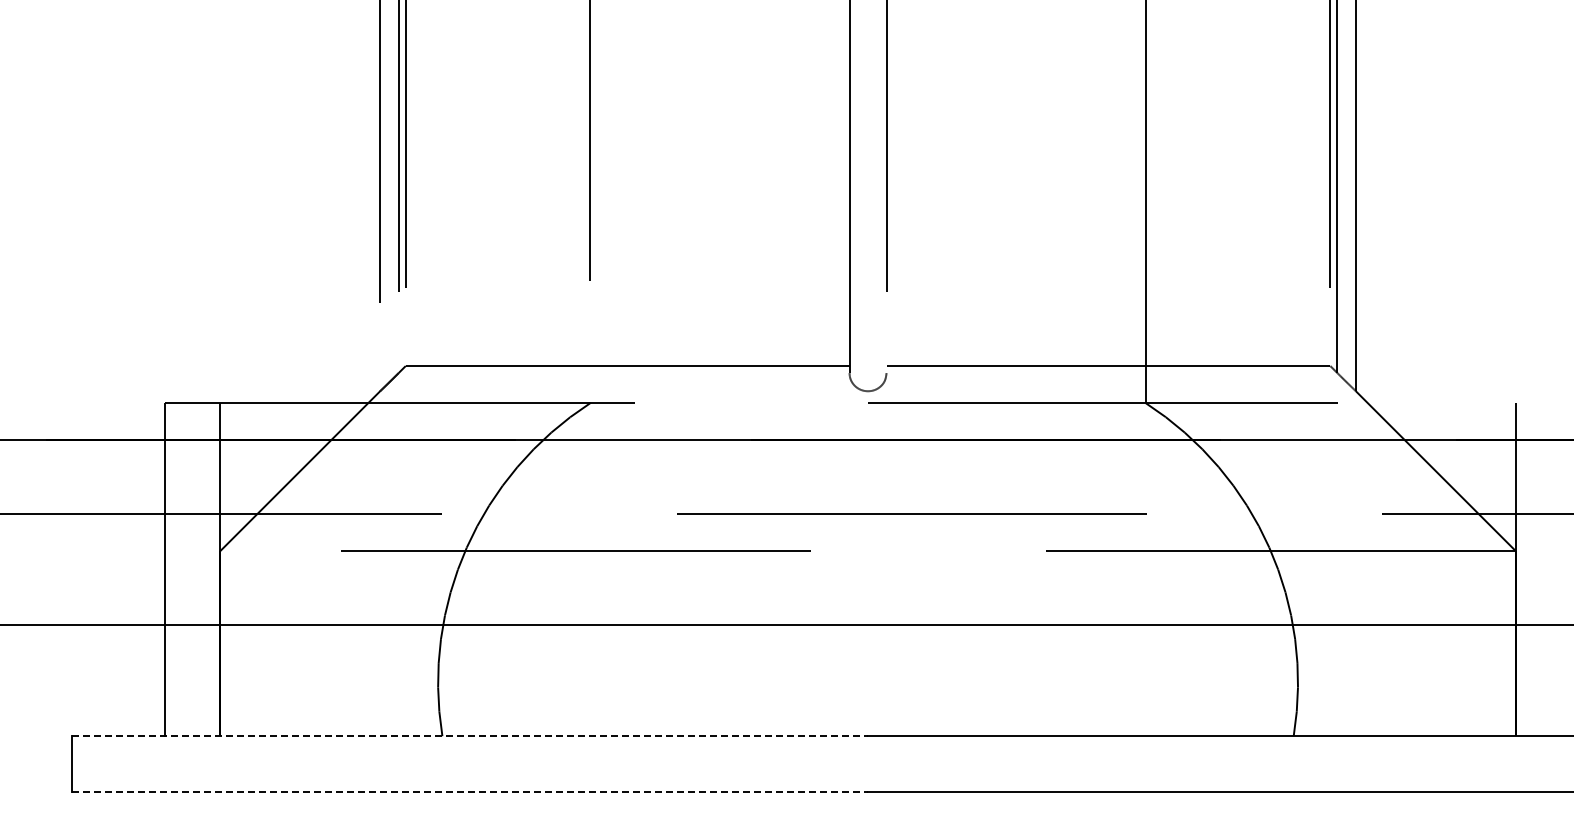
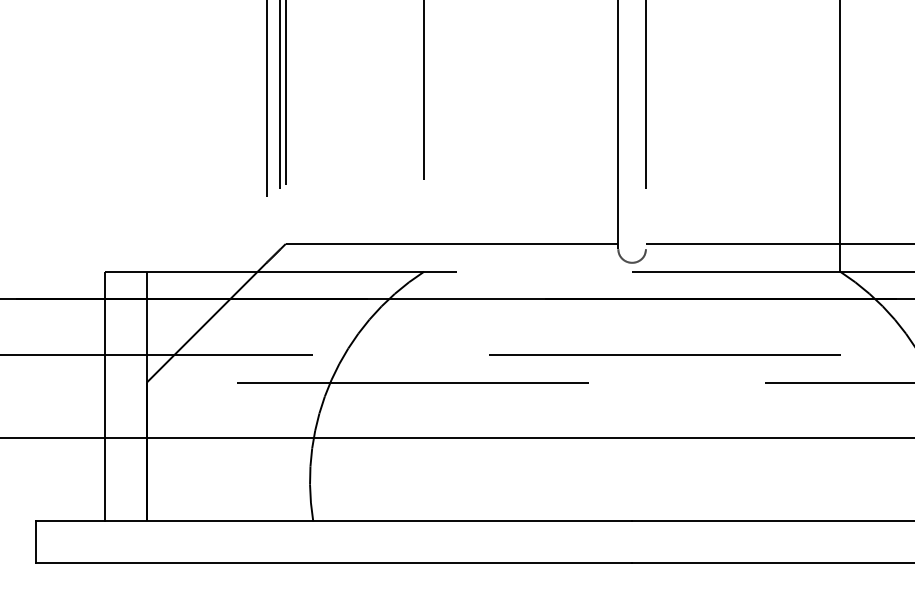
line: (470, 736) -> (334, 521), dashed -> solid
line: (470, 791) -> (334, 562), dashed -> solid

